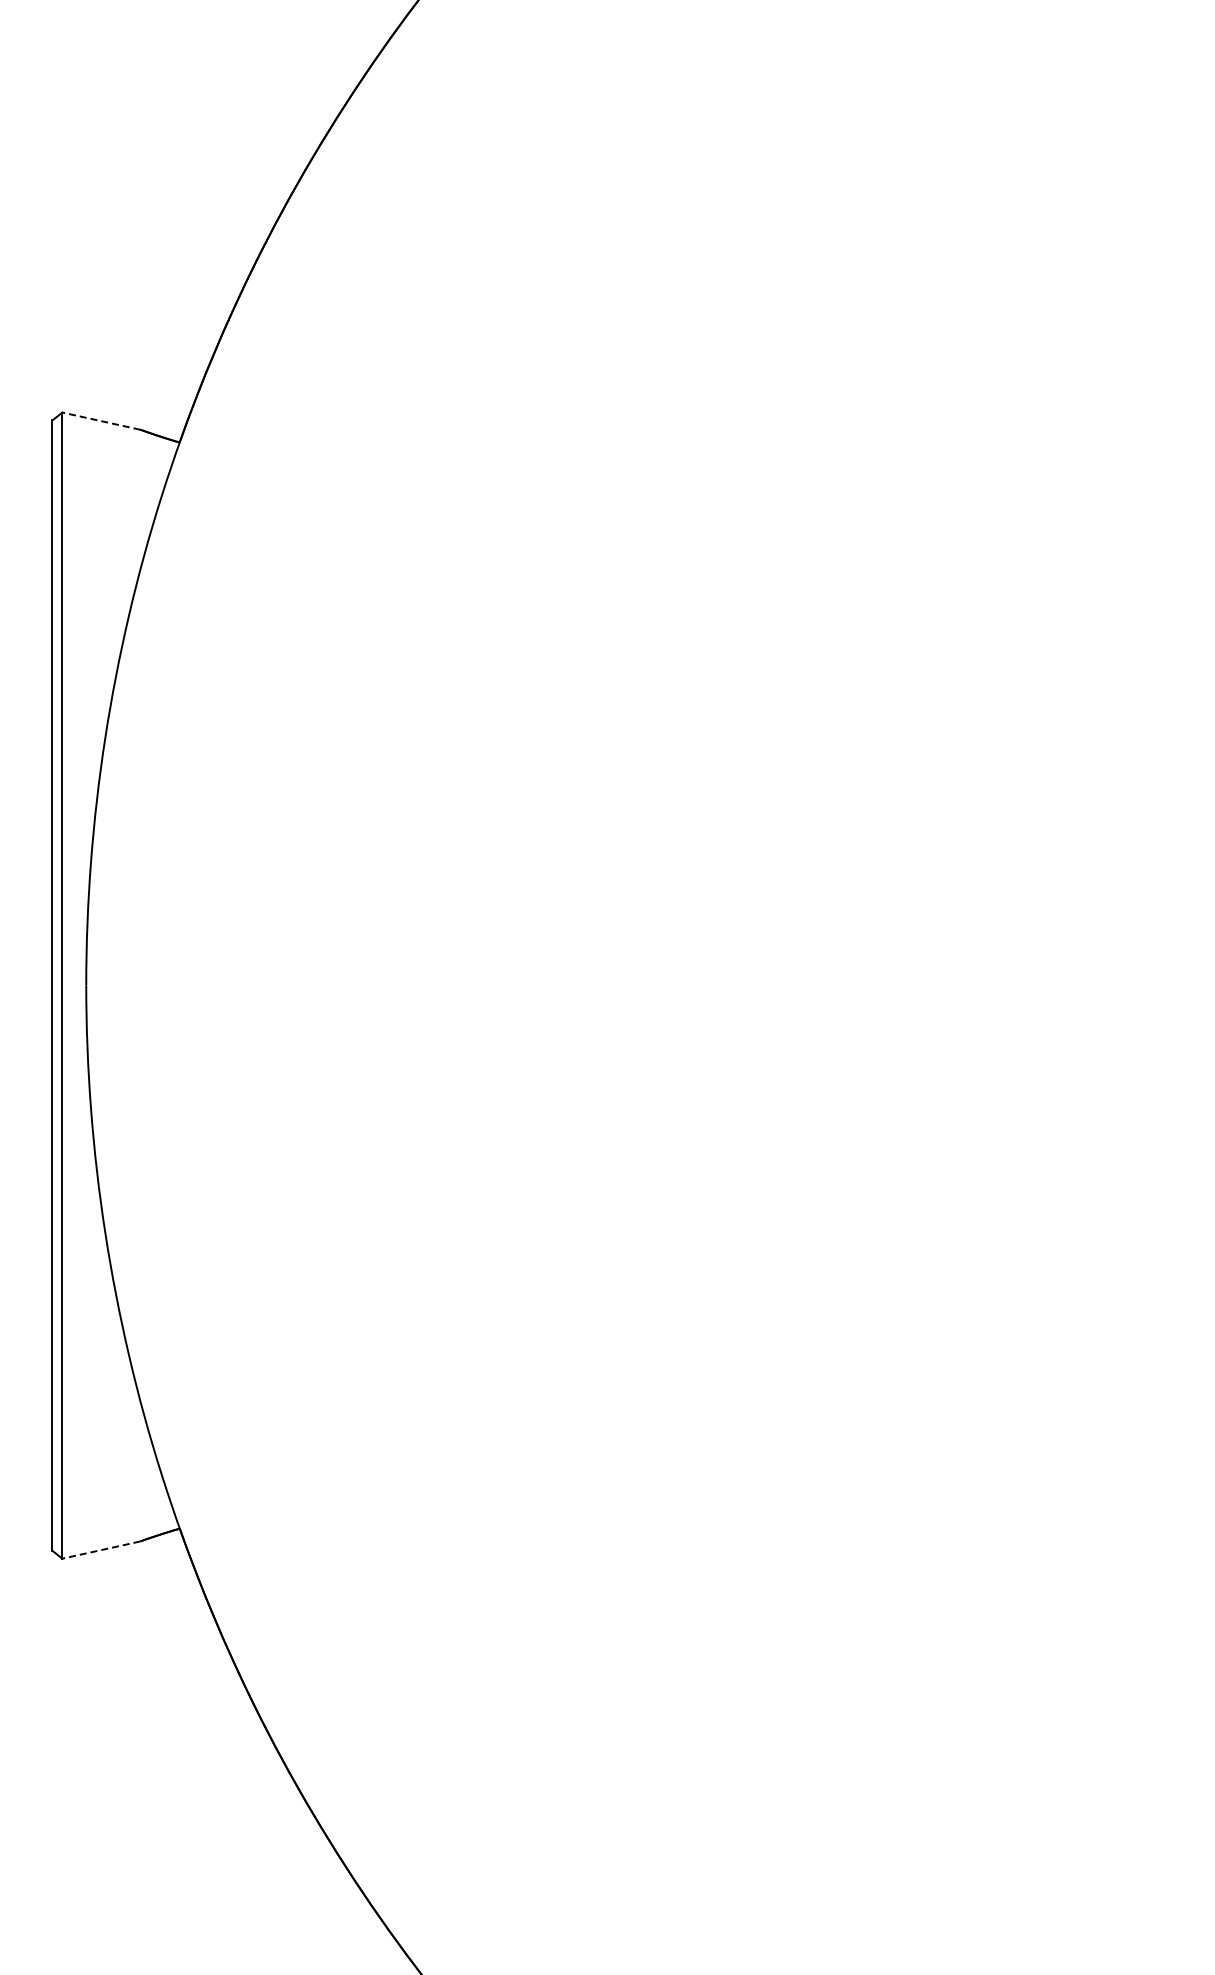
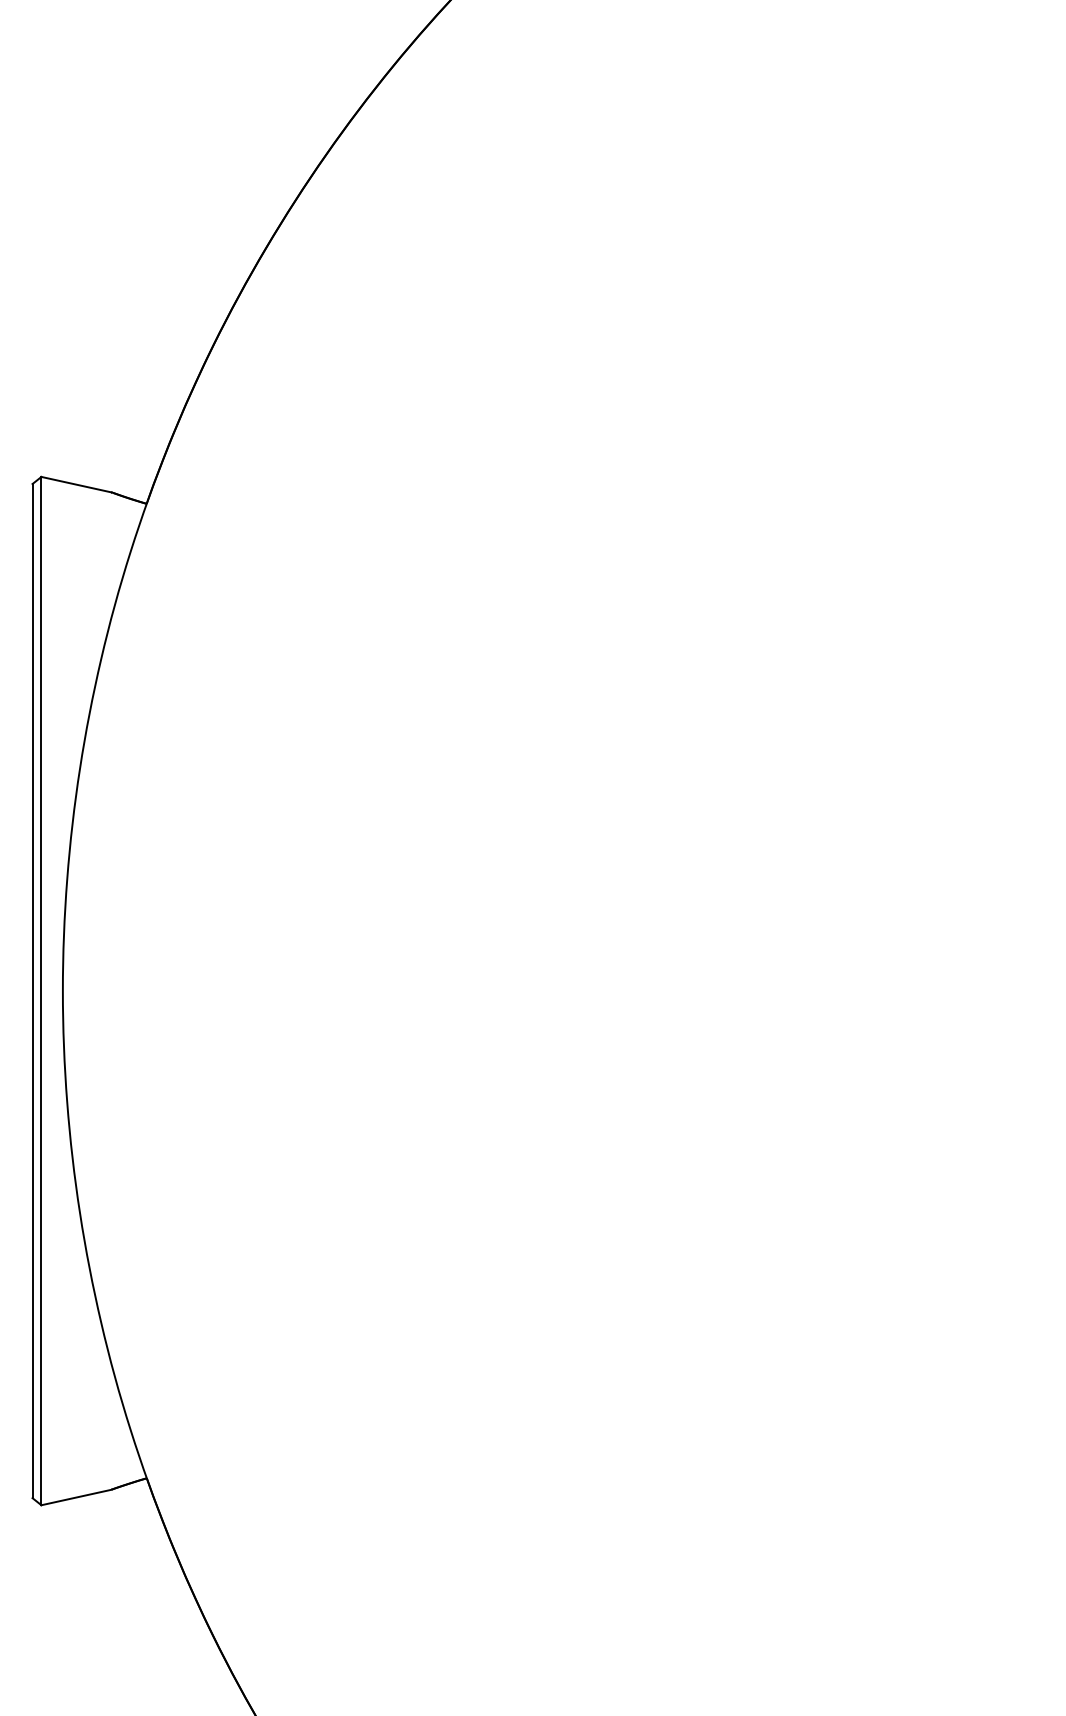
line: (101, 421) -> (76, 484), dashed -> solid
line: (101, 1550) -> (76, 1497), dashed -> solid

